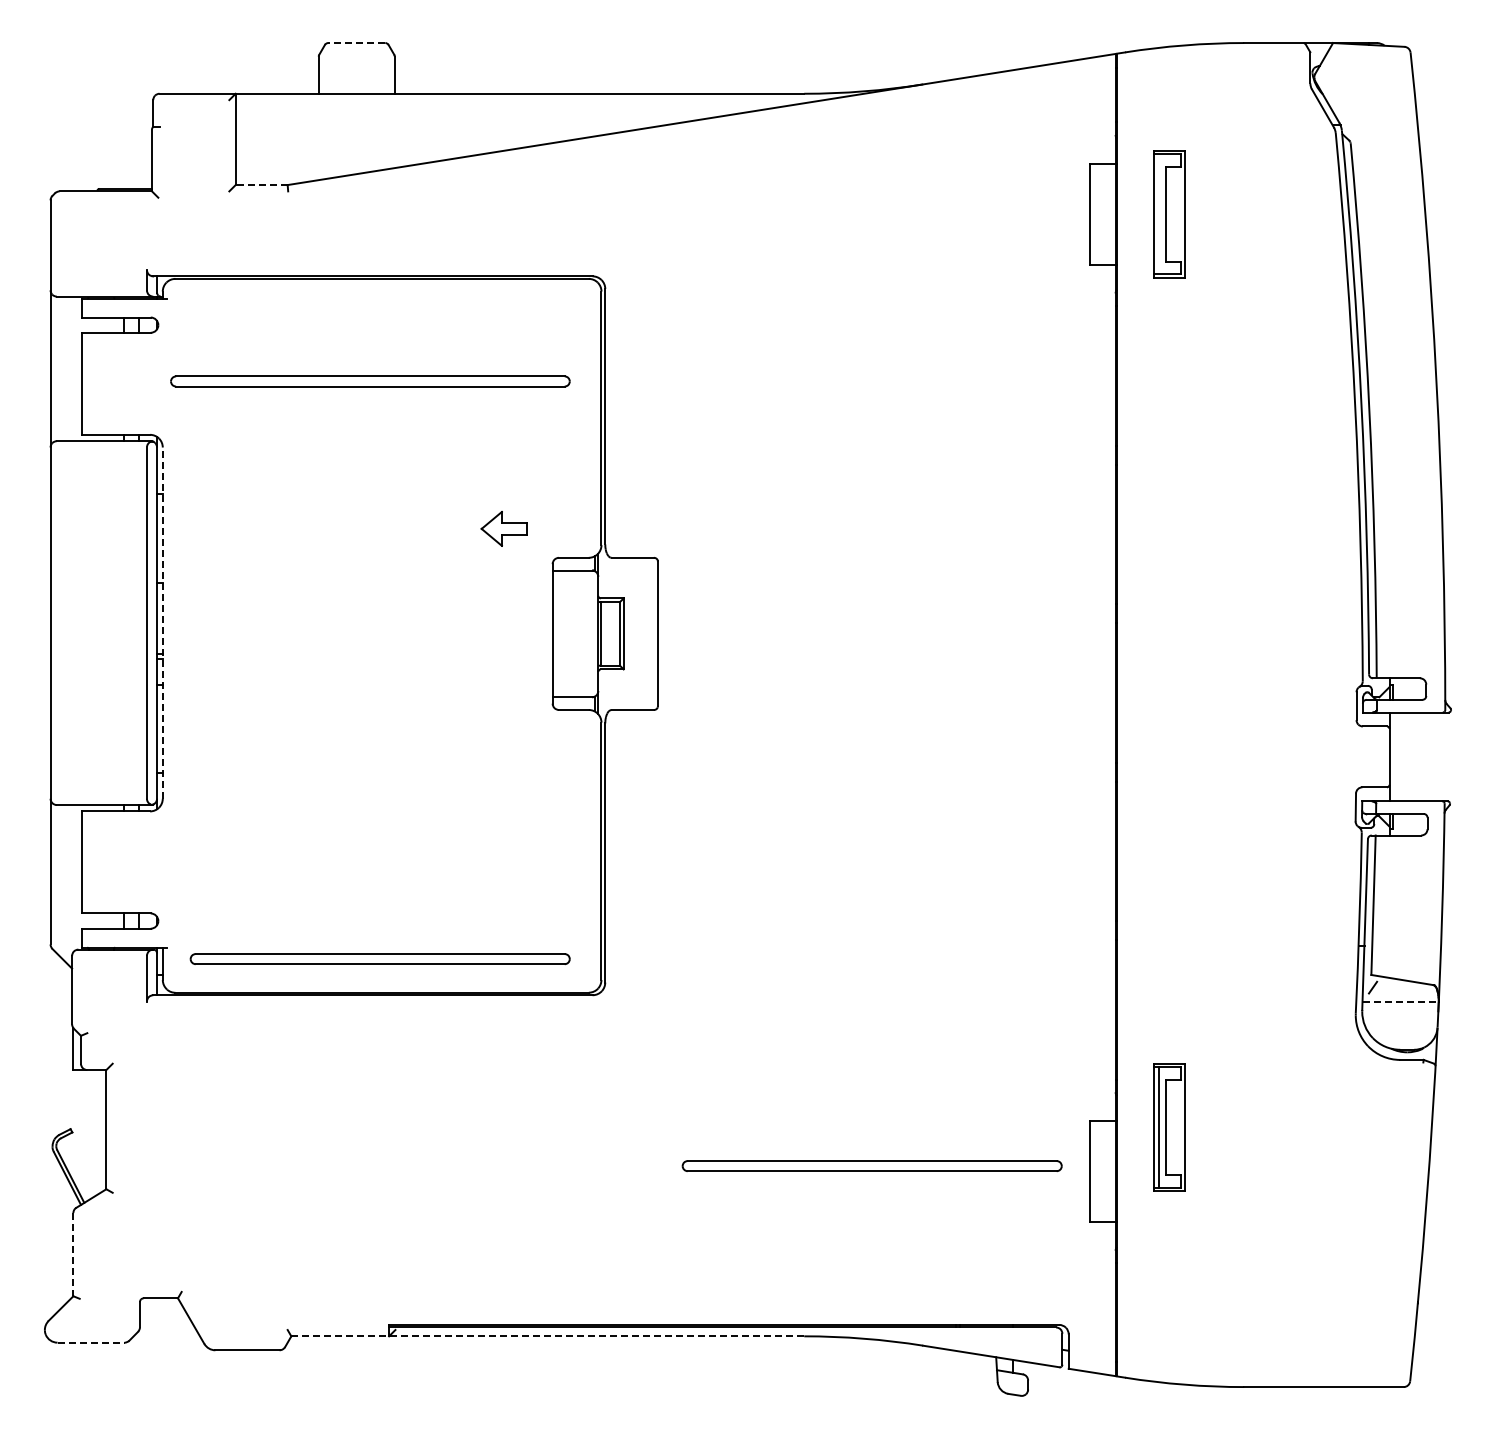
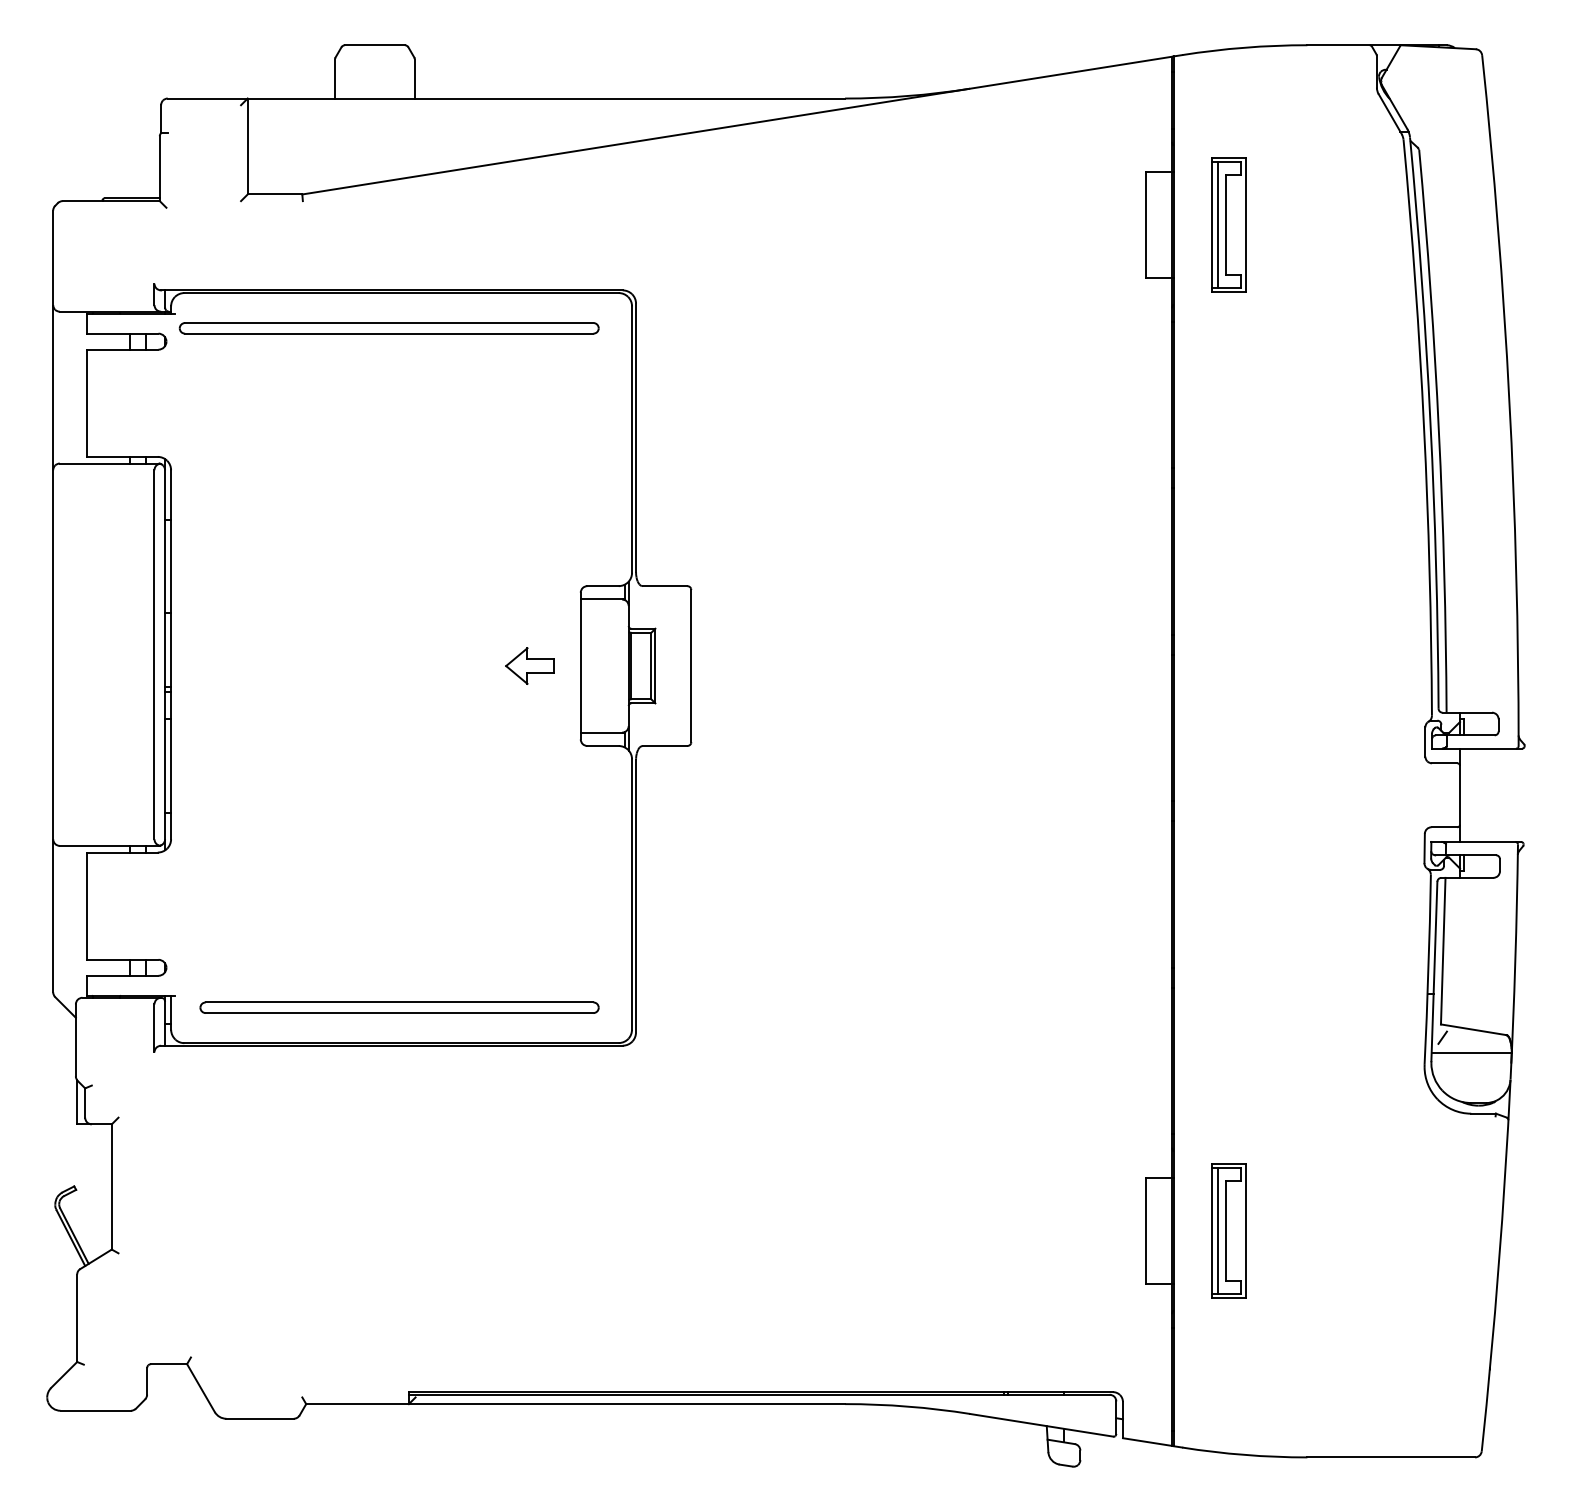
line: (356, 43) -> (374, 45), dashed -> solid
line: (261, 185) -> (274, 194), dashed -> solid
line: (1159, 214) -> (1218, 225), added
part: (370, 381) -> (389, 328), moved
part: (503, 528) -> (529, 665), moved
line: (162, 623) -> (170, 655), dashed -> solid
line: (1401, 1002) -> (1472, 1053), dashed -> solid
part: (1169, 1127) -> (1228, 1230), moved
part: (871, 1165) -> (915, 1224), removed
line: (73, 1254) -> (77, 1318), dashed -> solid
line: (547, 1336) -> (575, 1404), dashed -> solid
line: (91, 1342) -> (96, 1410), dashed -> solid

